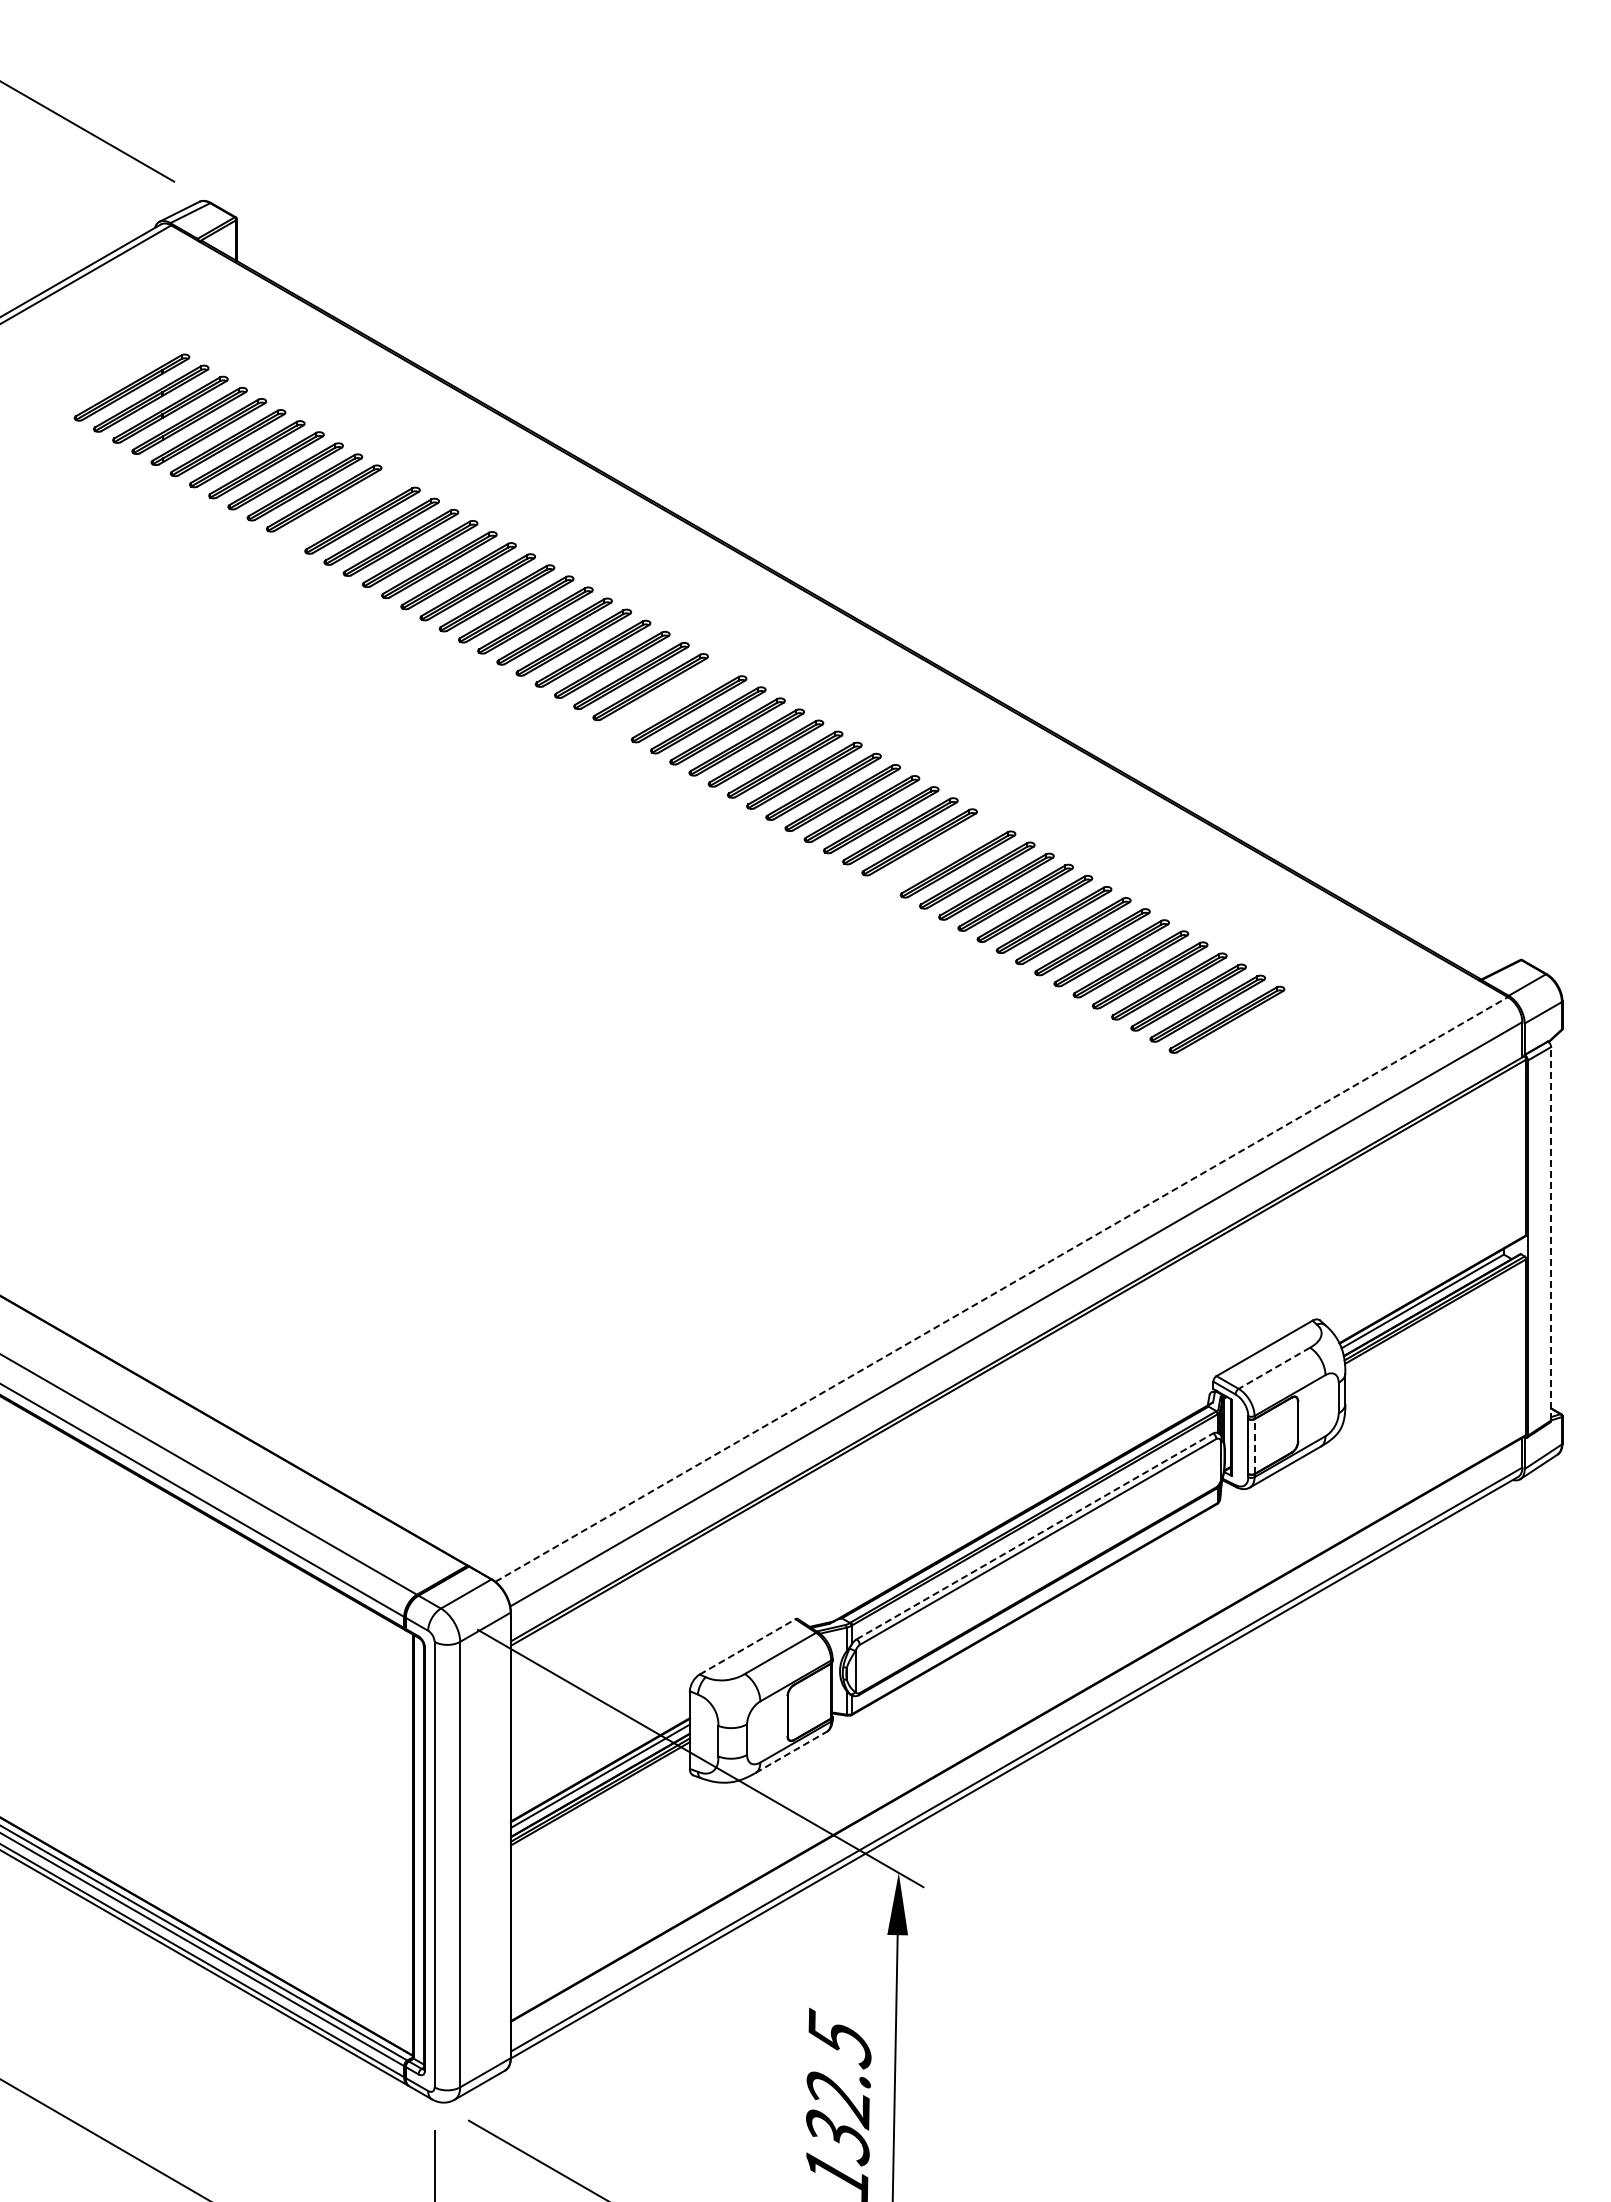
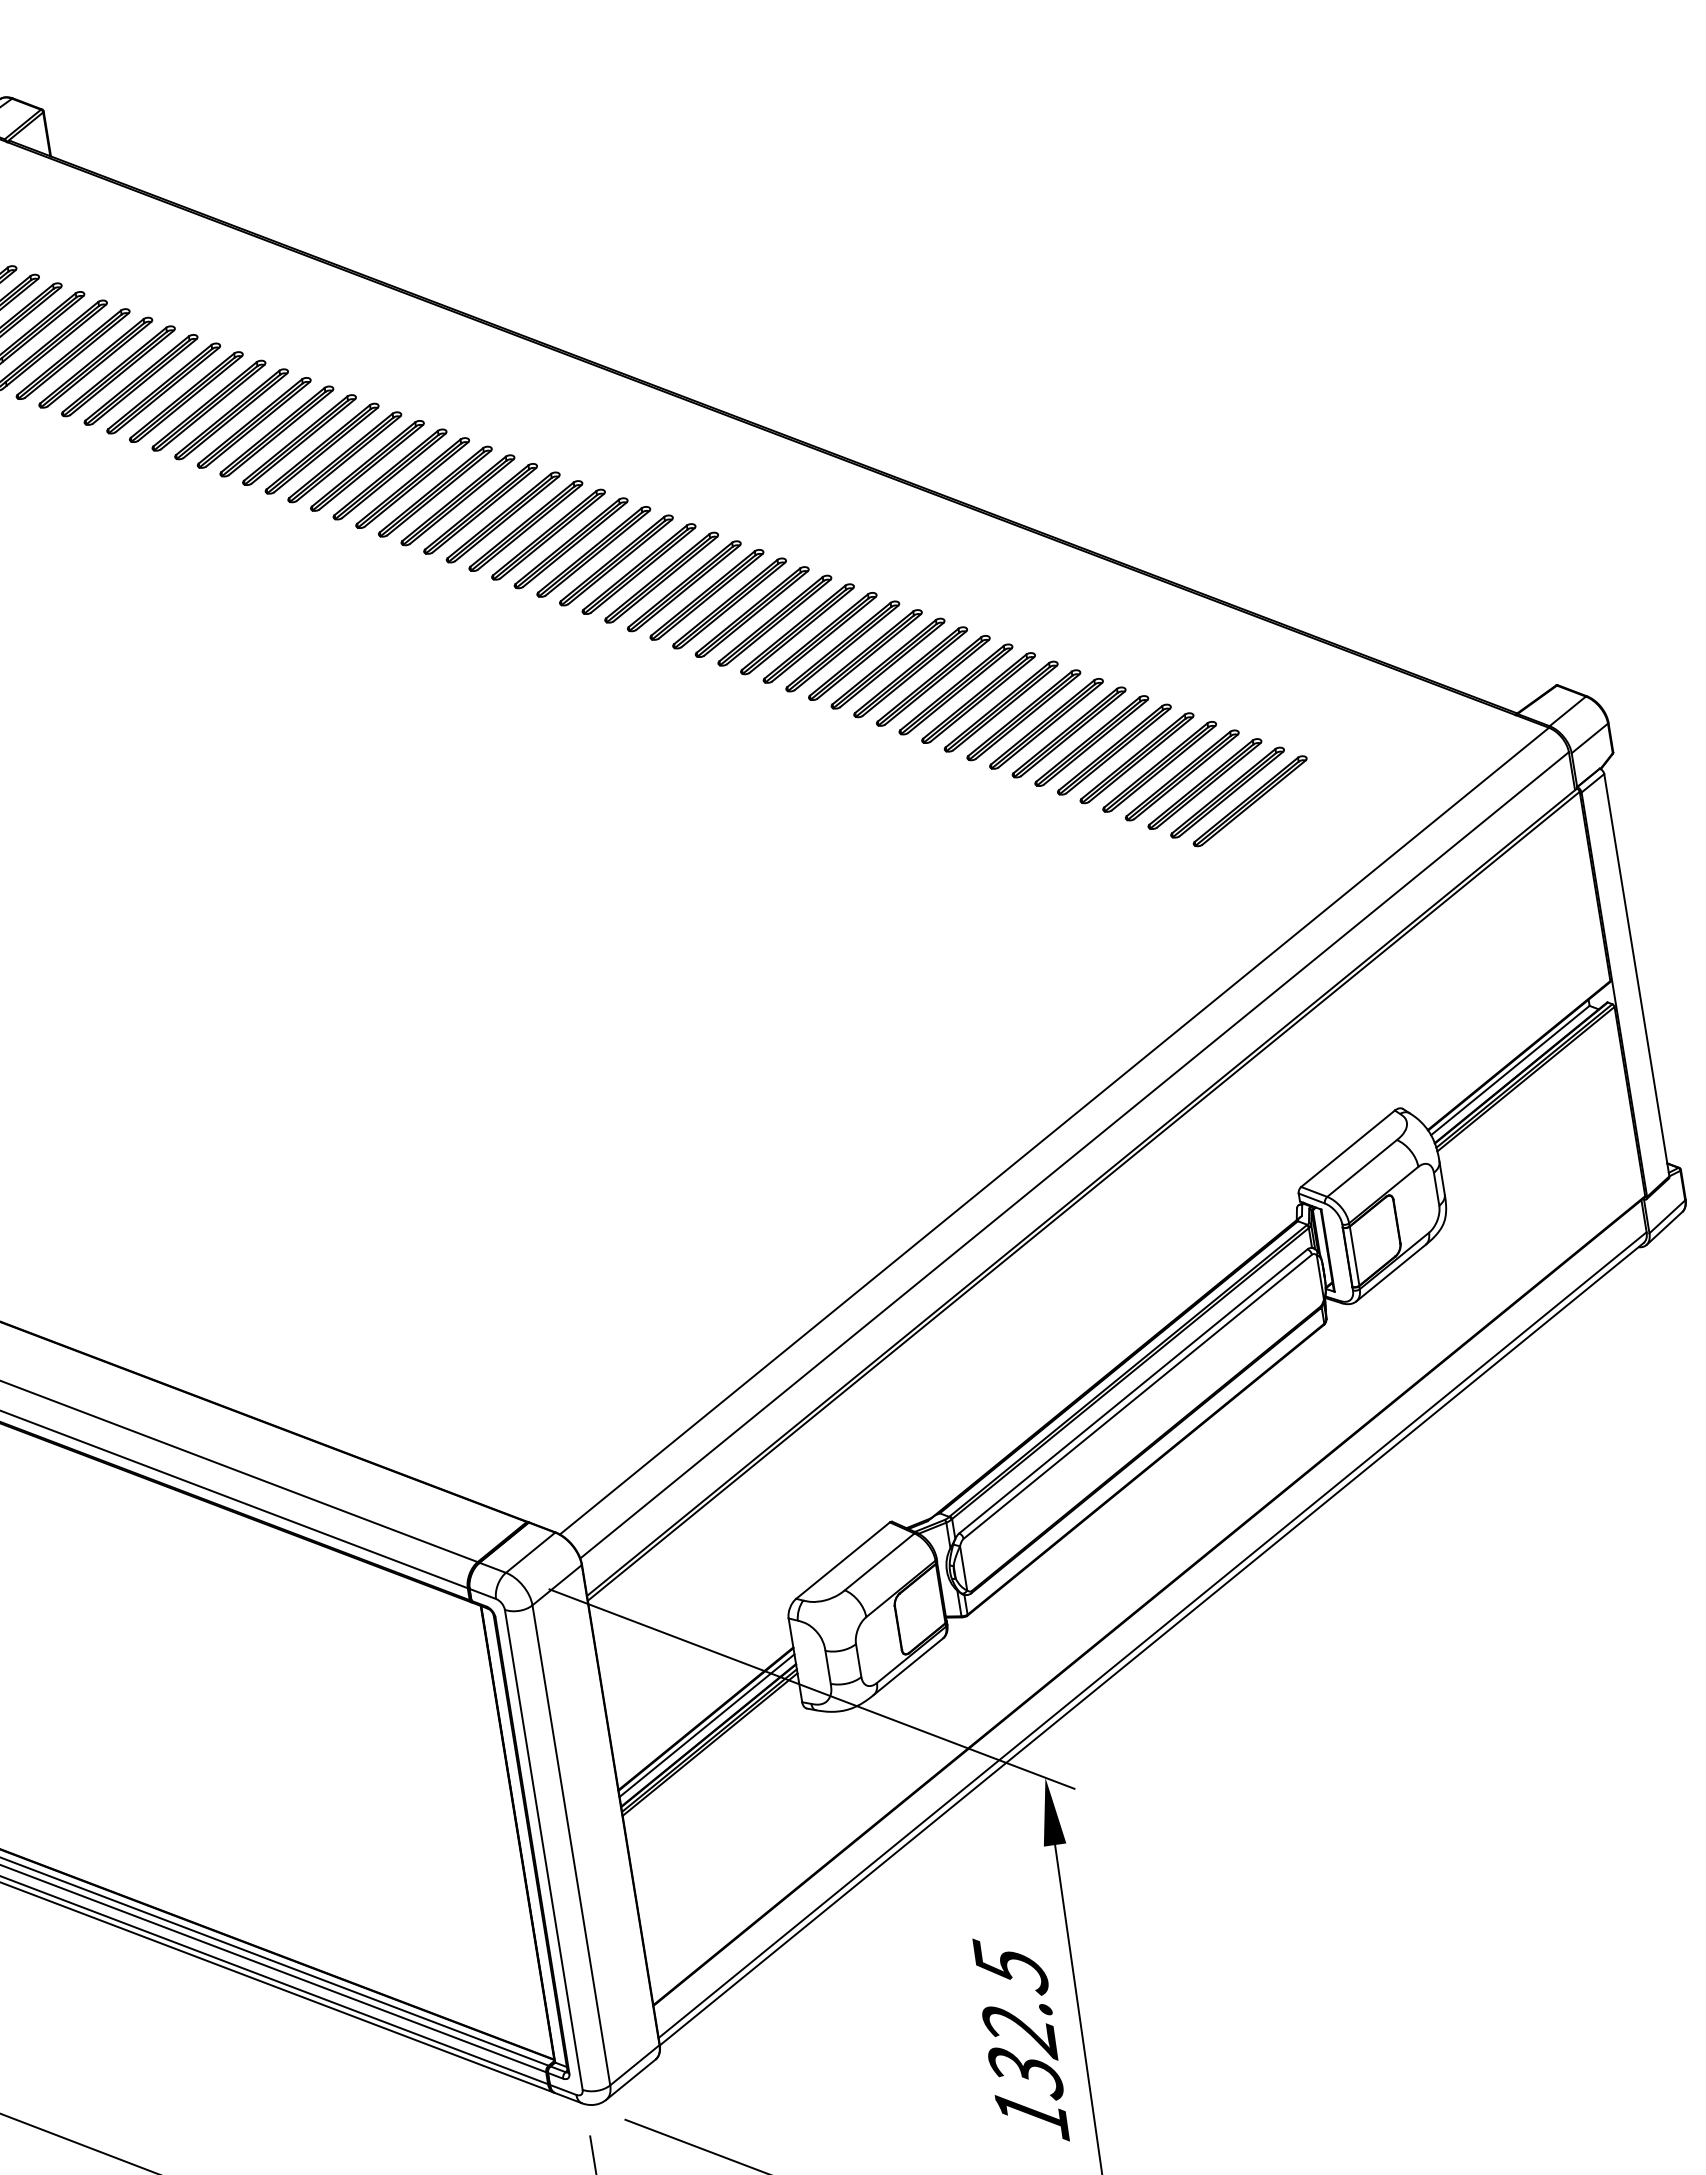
part: (343, 509) -> (209, 405), added
part: (669, 698) -> (593, 552), added
part: (938, 853) -> (910, 672), added
line: (1551, 1233) -> (1637, 974), dashed -> solid
line: (1001, 1289) -> (1054, 1131), dashed -> solid
line: (1273, 1368) -> (1361, 1168), dashed -> solid
line: (1254, 1446) -> (1354, 1256), dashed -> solid
line: (1034, 1536) -> (1132, 1391), dashed -> solid
line: (748, 1646) -> (843, 1560), dashed -> solid
line: (791, 1752) -> (908, 1666), dashed -> solid

